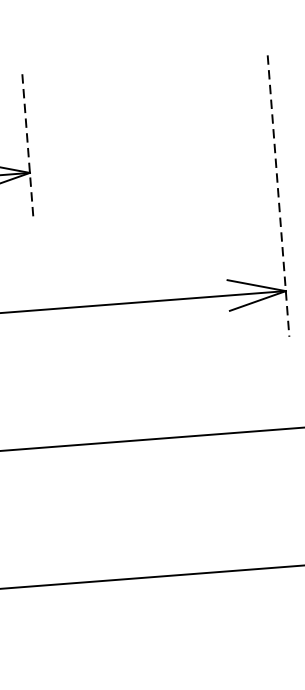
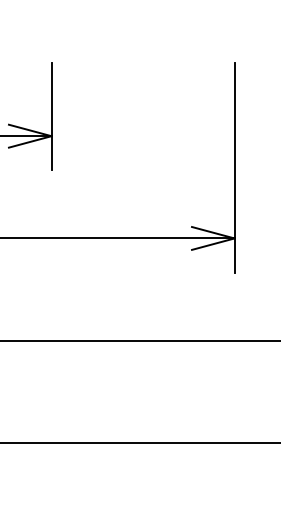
line: (27, 146) -> (51, 116), dashed -> solid
line: (278, 196) -> (234, 167), dashed -> solid

